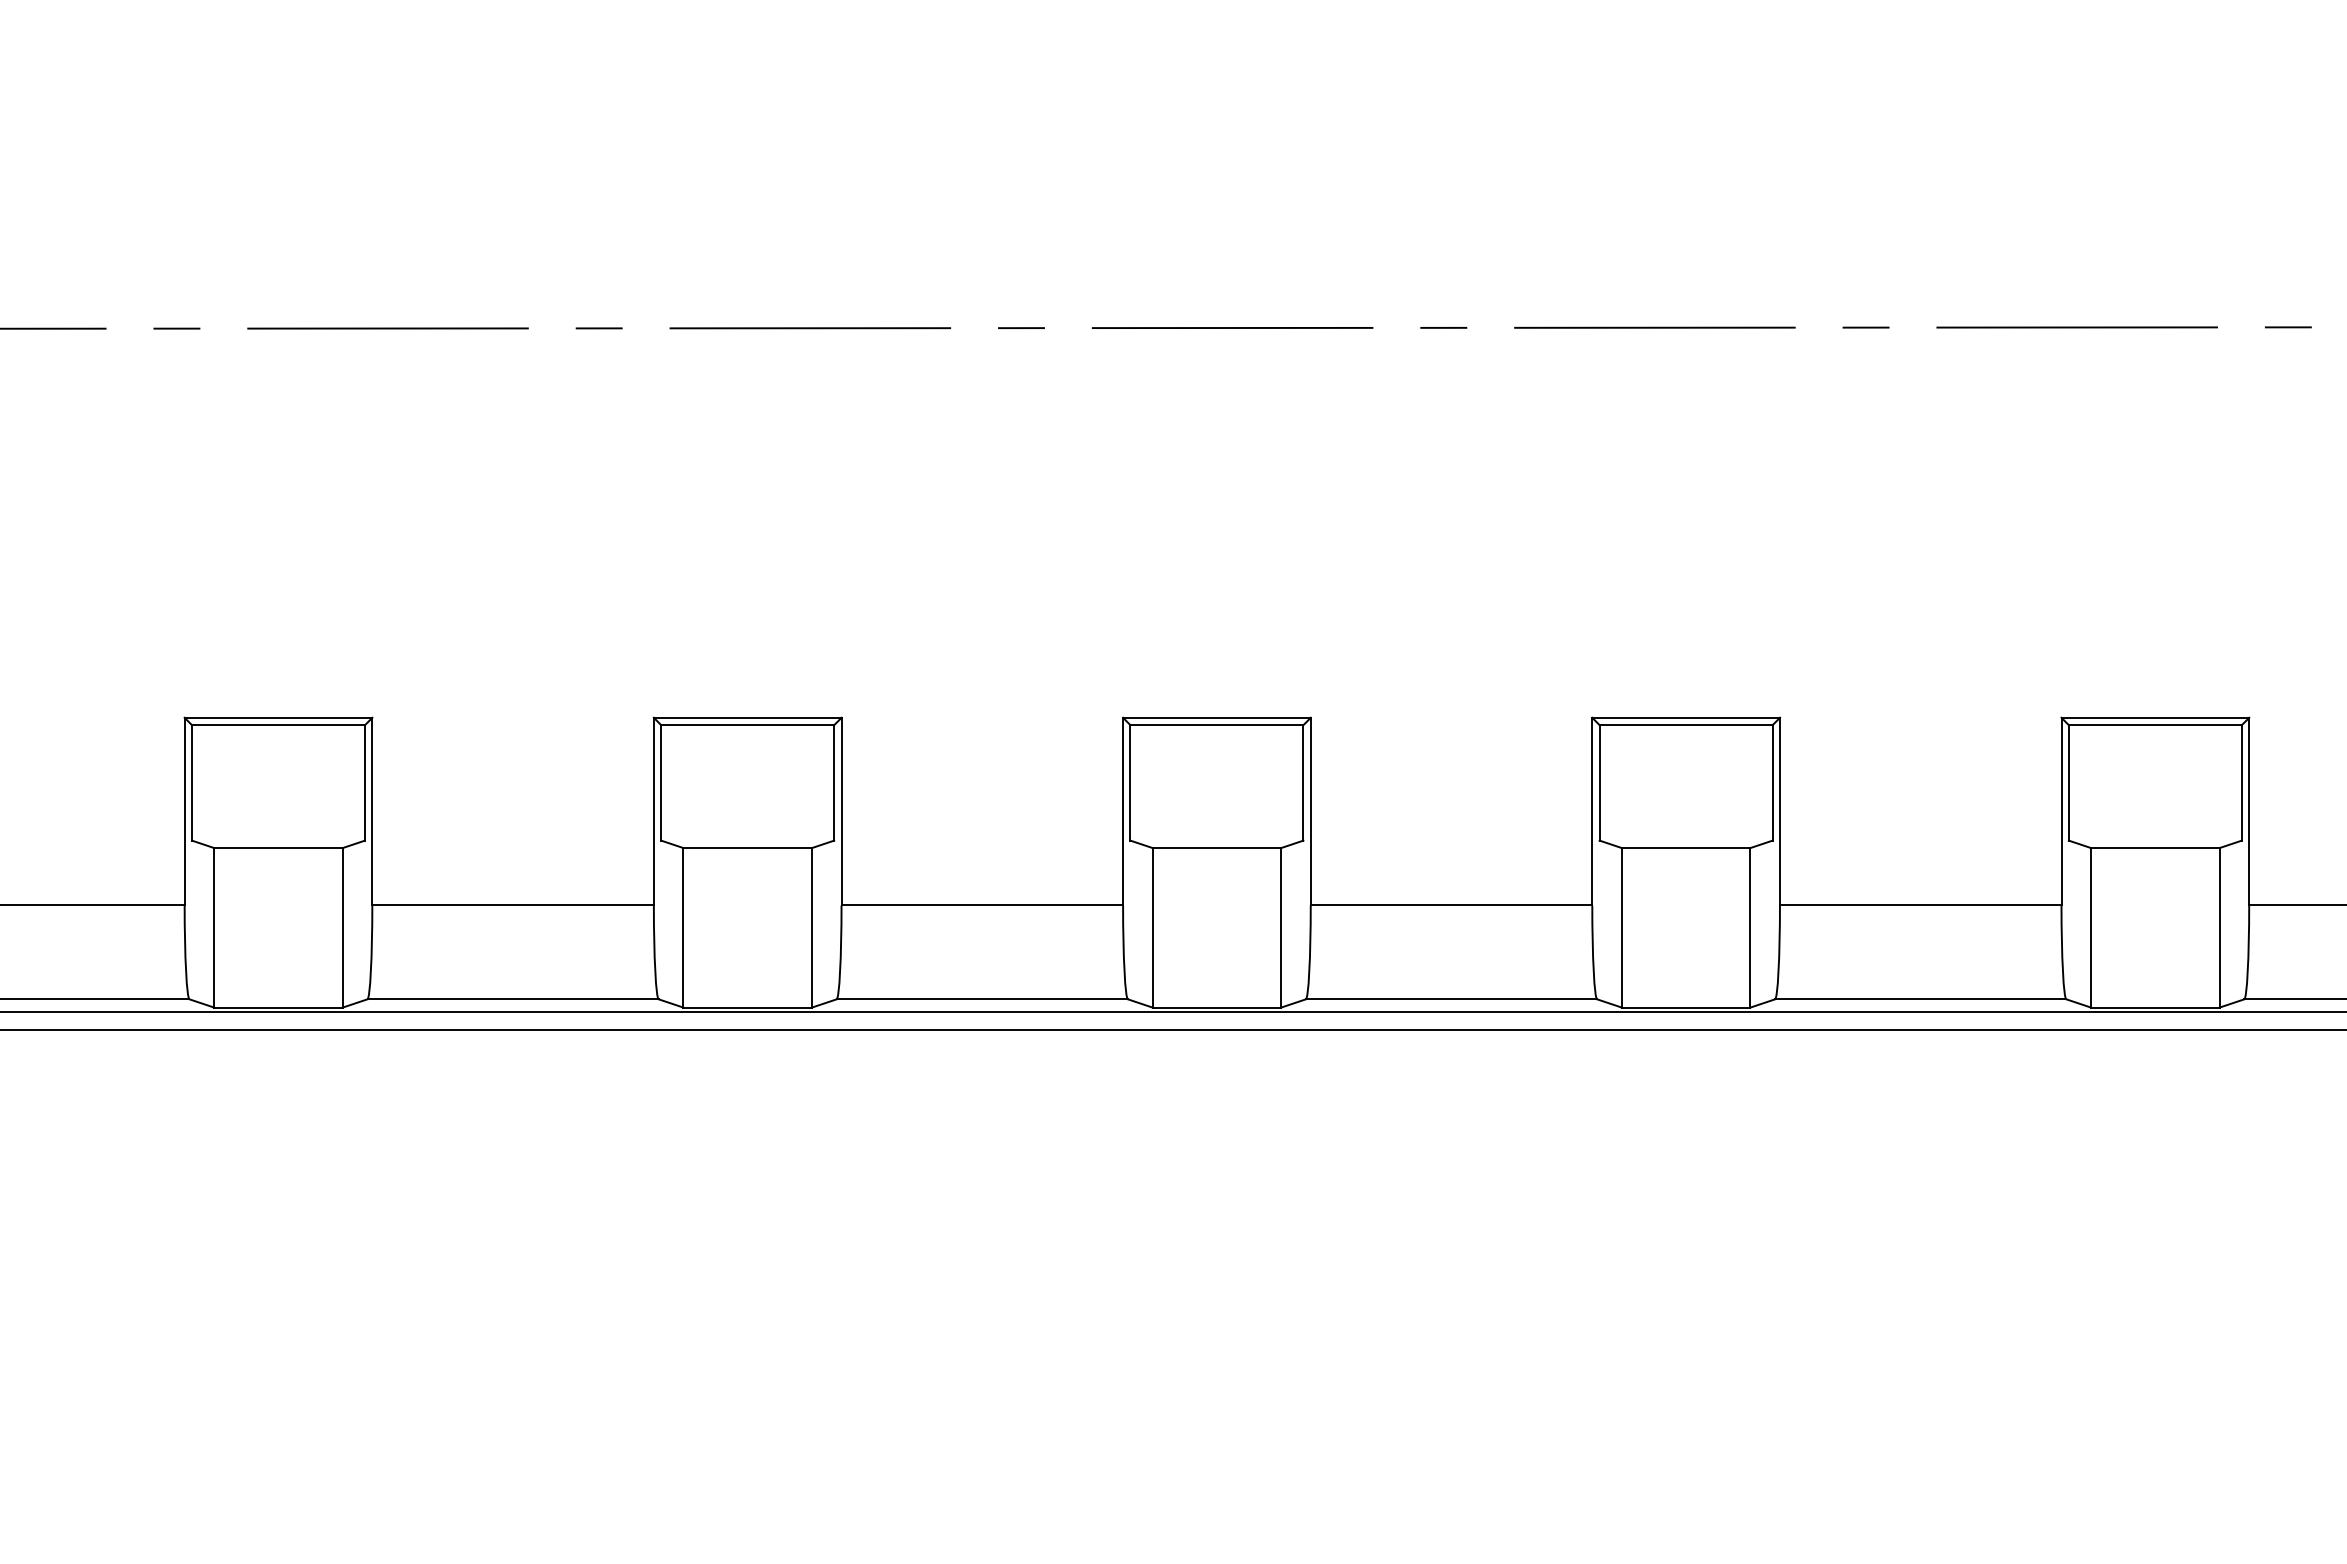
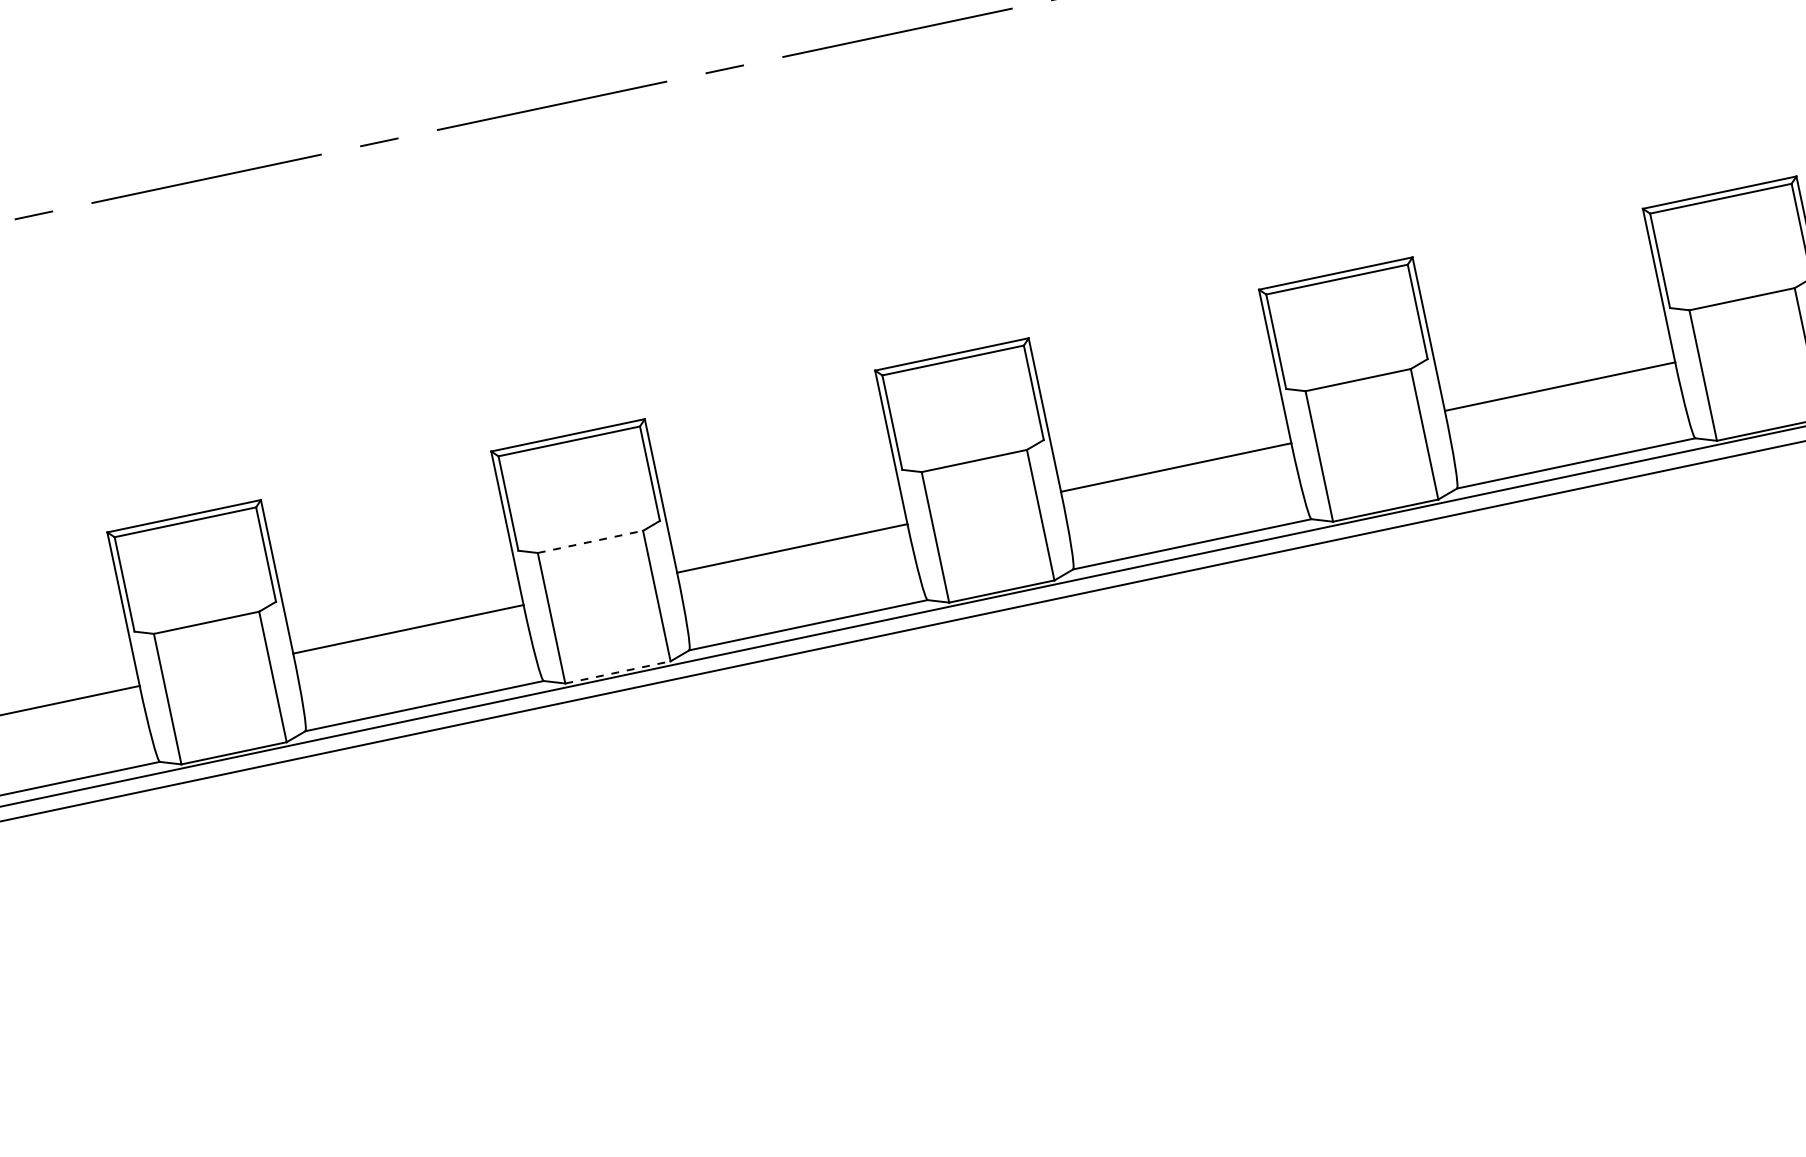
line: (748, 848) -> (591, 542), solid -> dashed
line: (748, 1007) -> (618, 672), solid -> dashed

